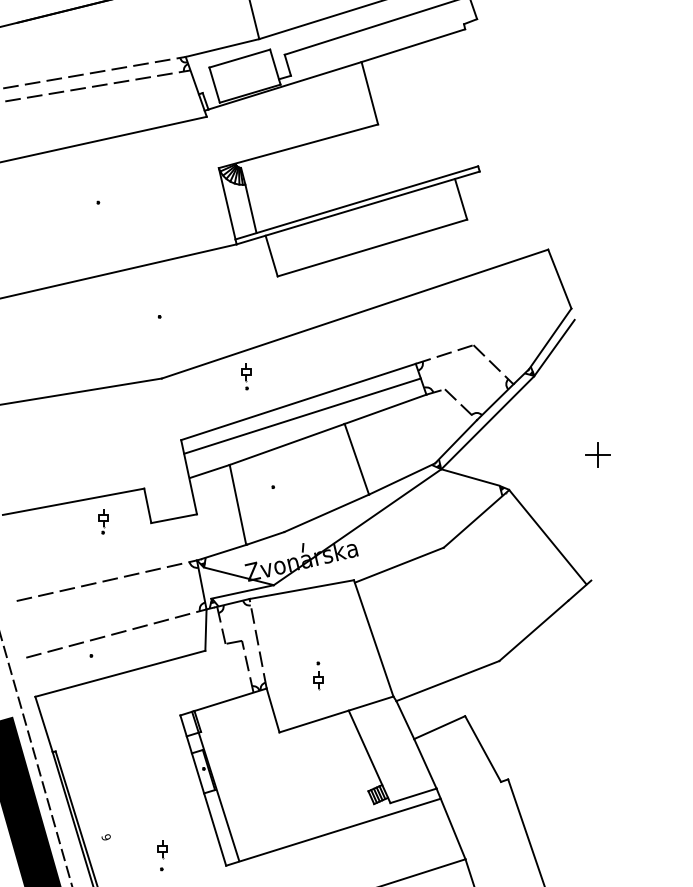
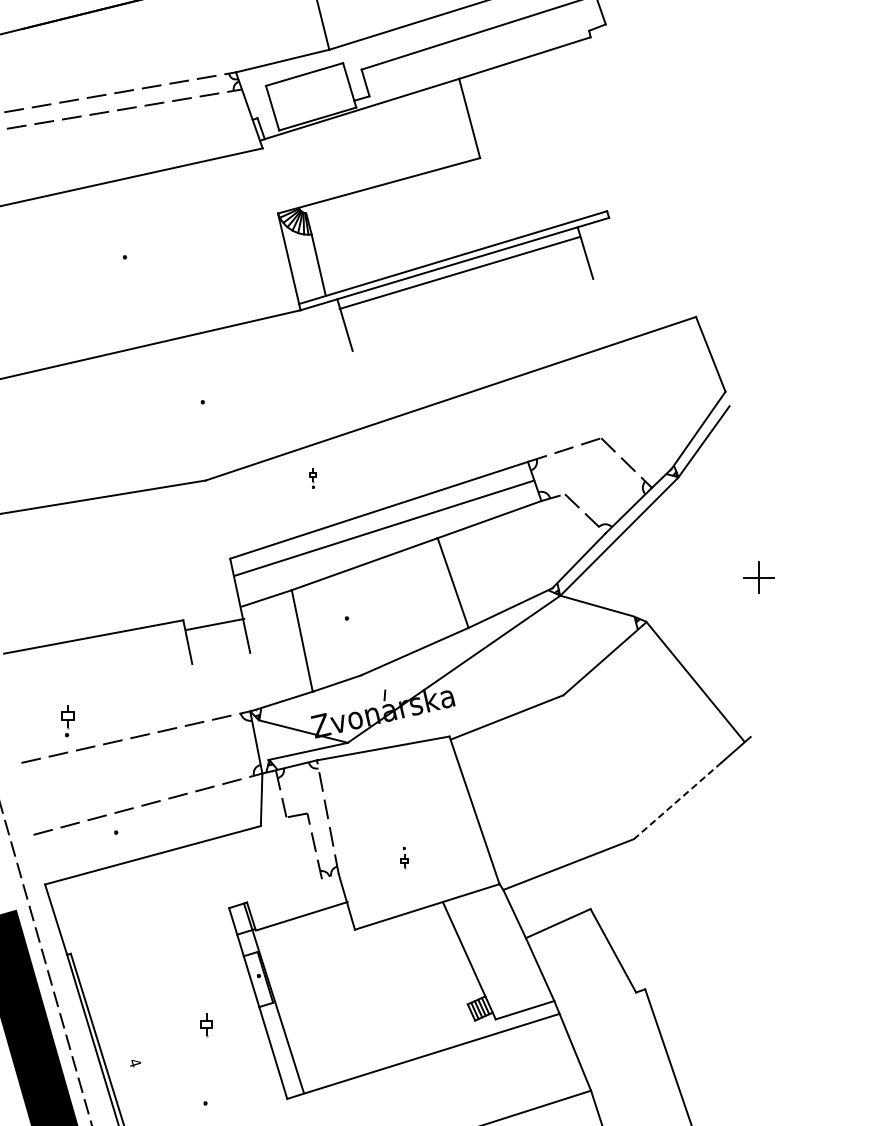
line: (372, 247) -> (459, 272), moved
part: (246, 376) -> (312, 478), size x0.6
line: (174, 518) -> (215, 624), moved
part: (103, 521) -> (67, 721), moved
line: (533, 631) -> (677, 801), solid -> dashed
part: (318, 675) -> (404, 857), size x0.6
line: (230, 699) -> (301, 916), moved
text: (106, 837) -> (135, 1062), 9 -> 4
part: (162, 849) -> (206, 1025), moved

